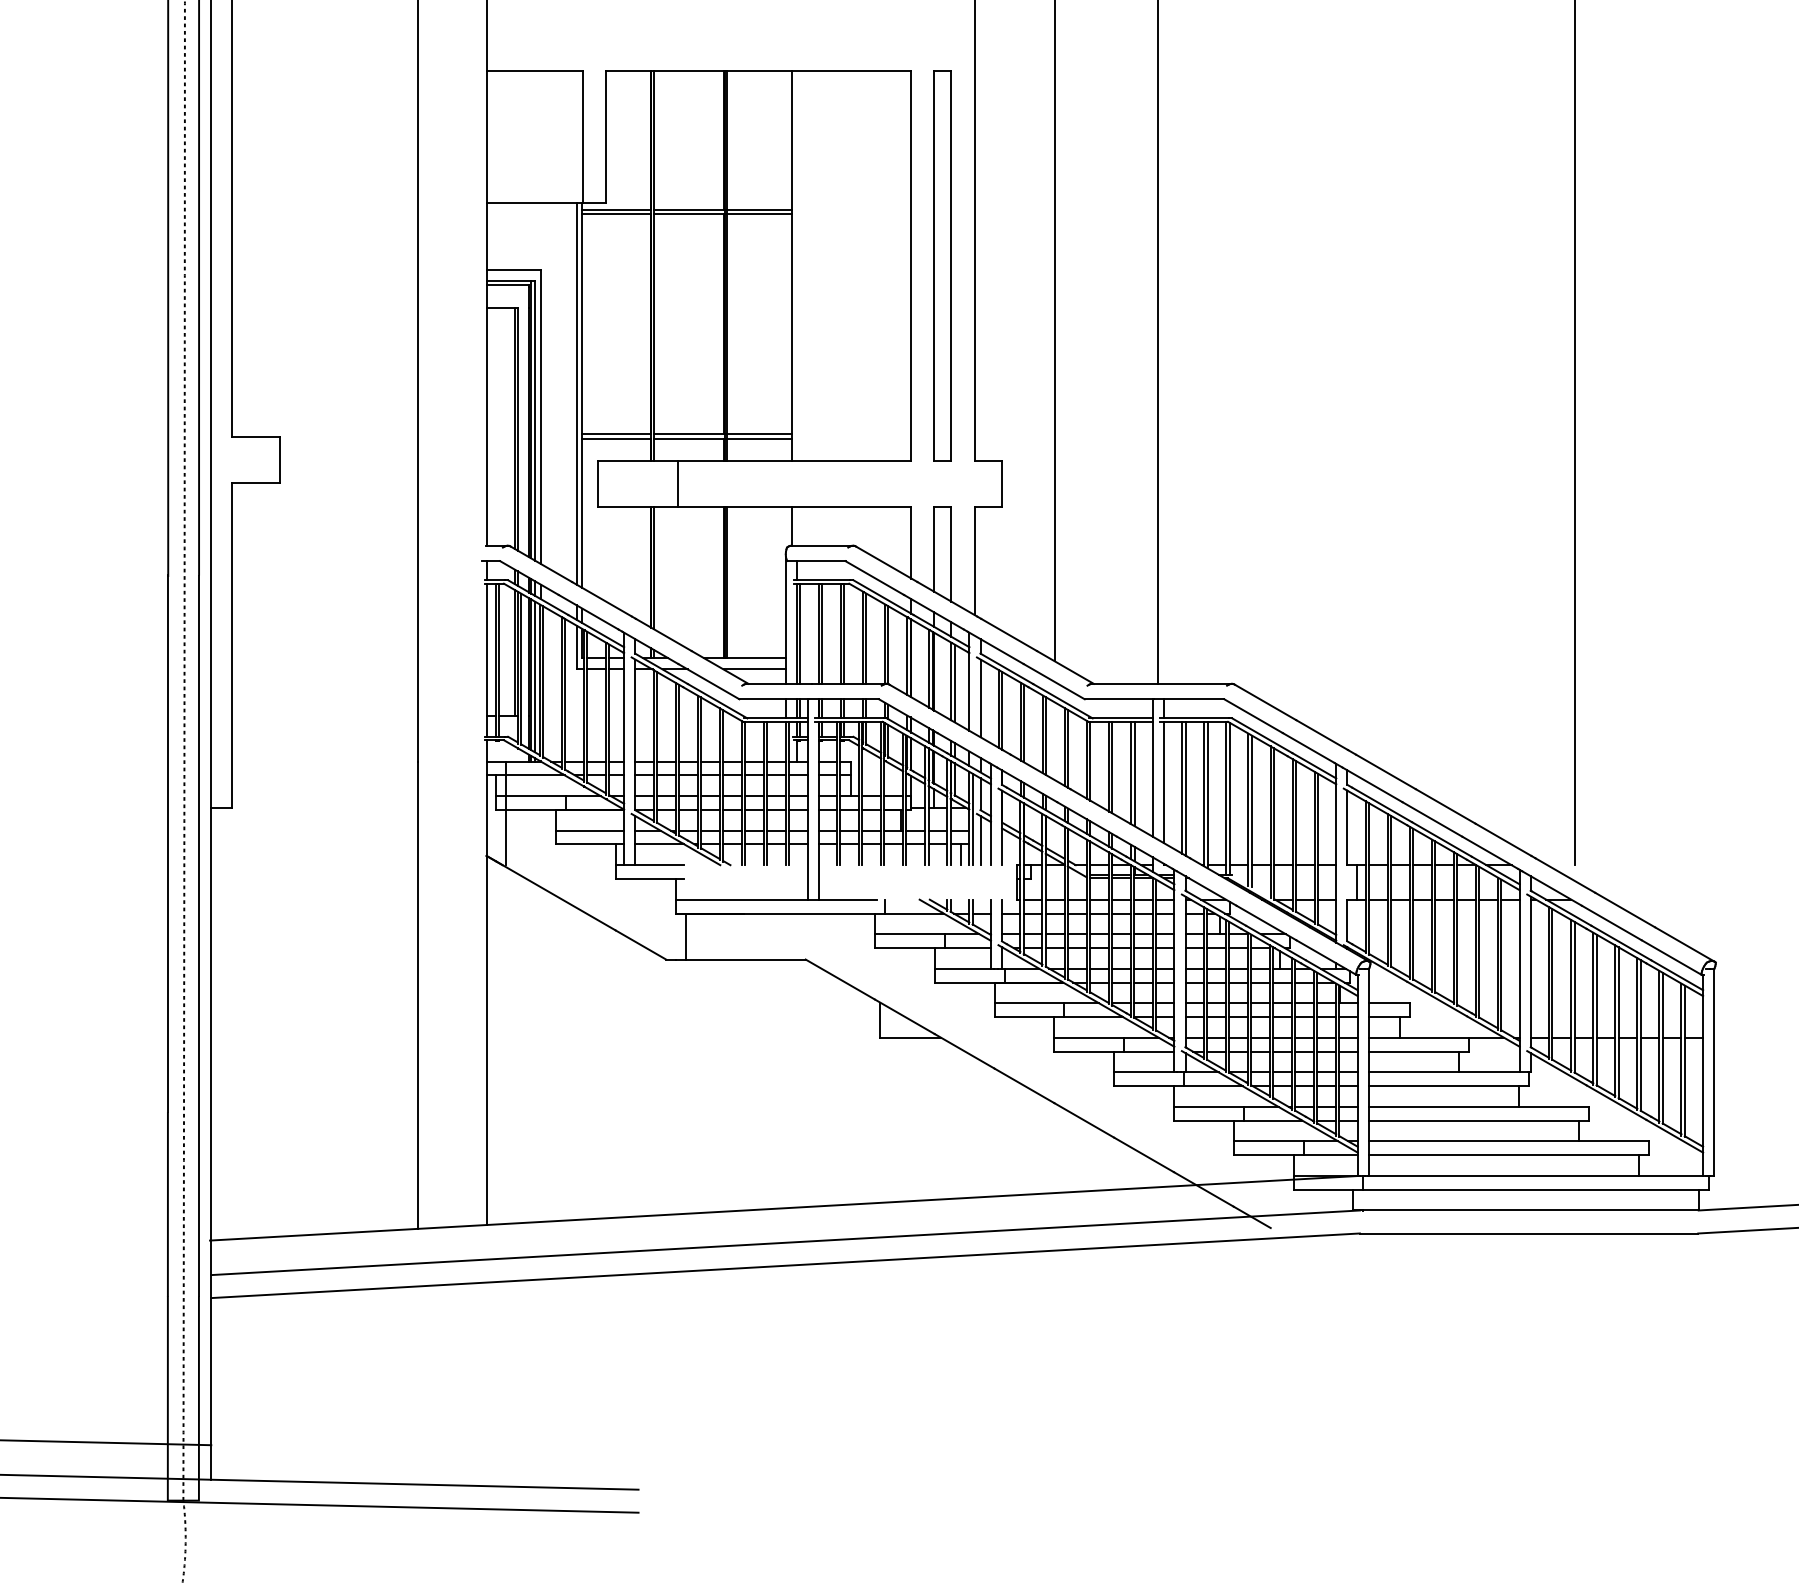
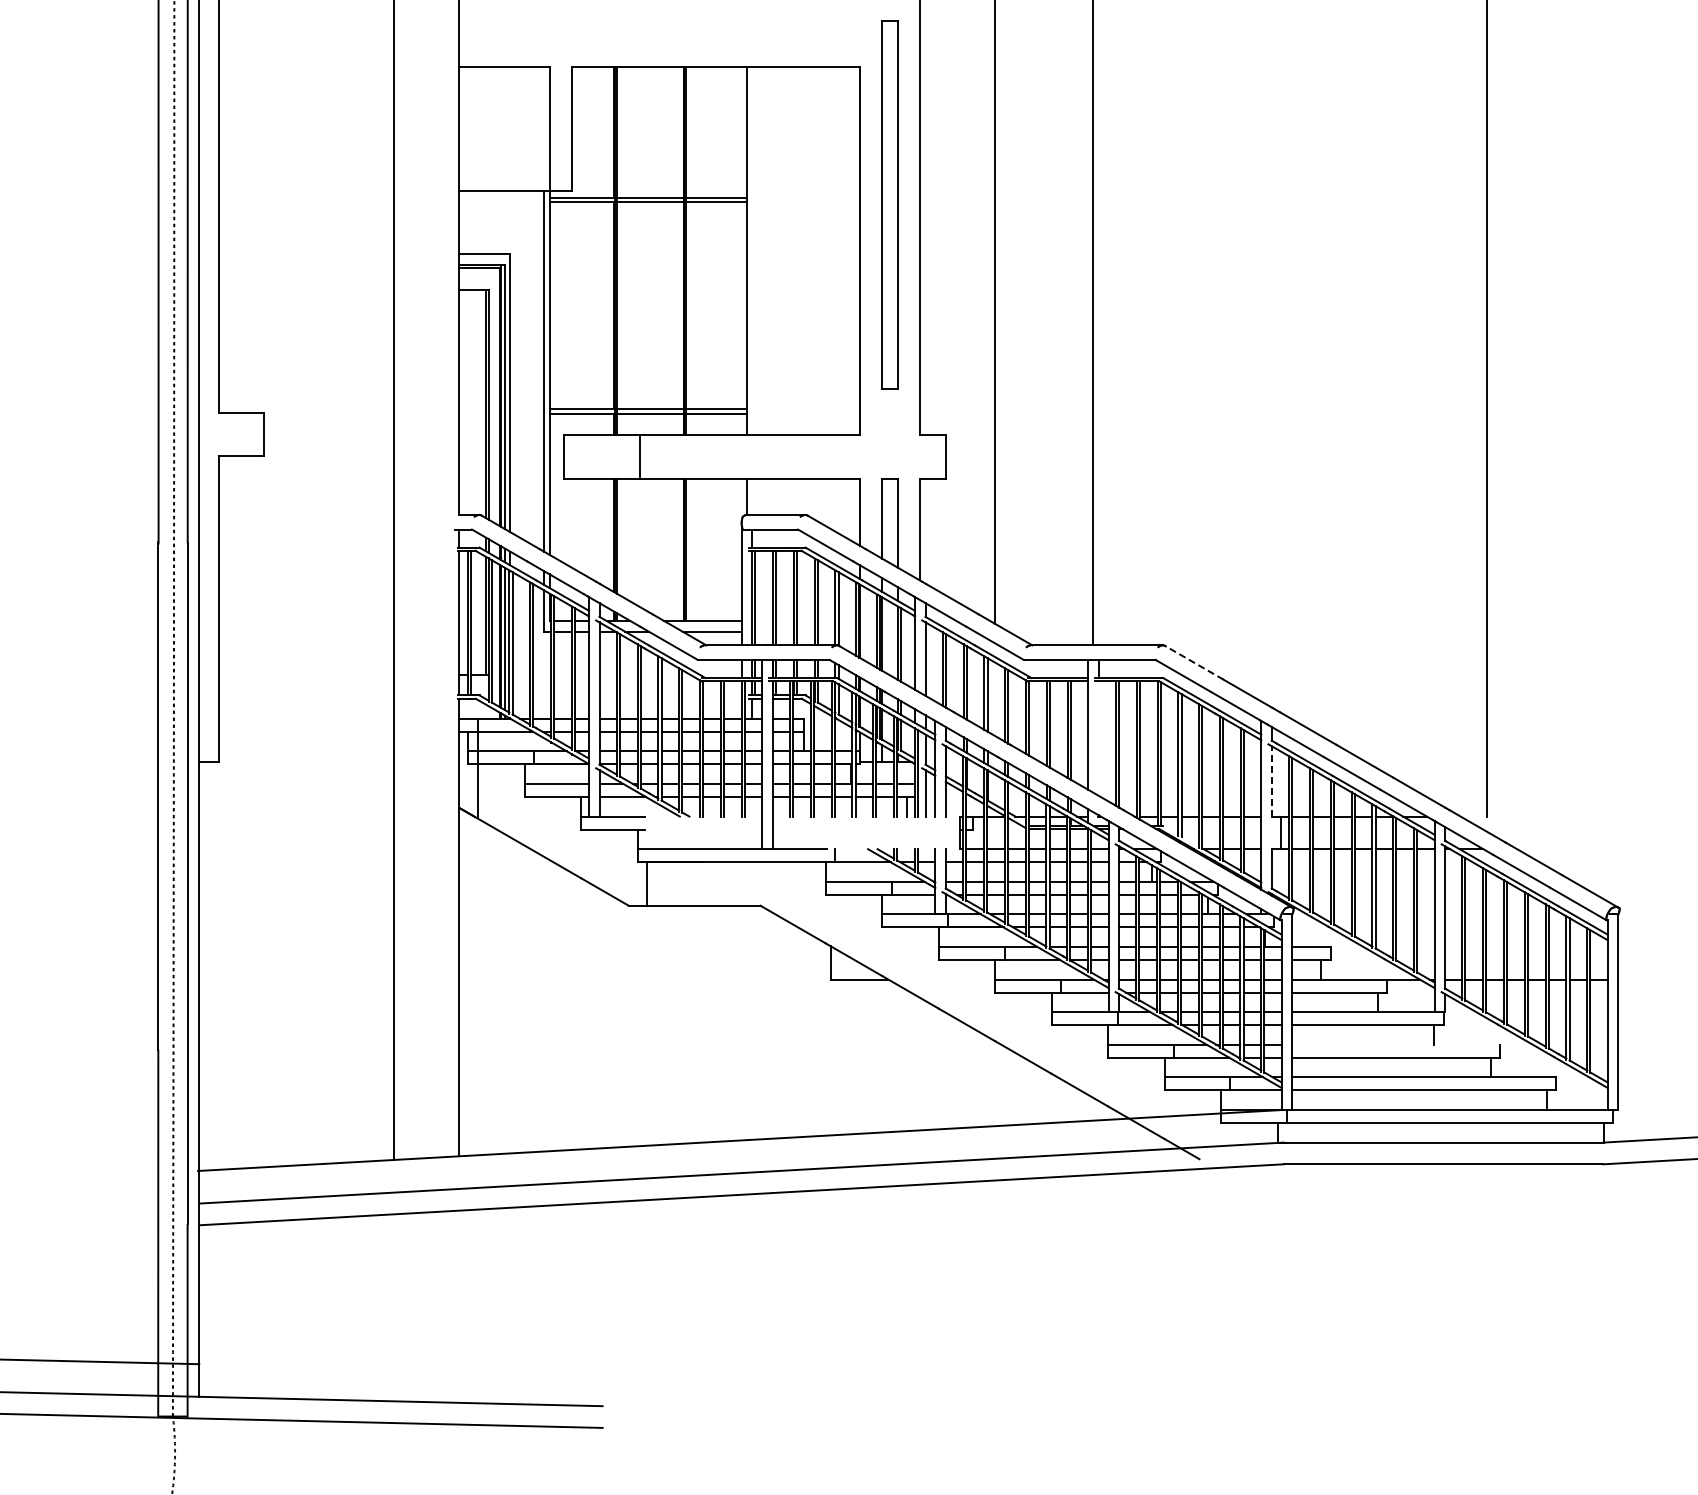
part: (942, 265) -> (889, 204), moved
line: (1265, 701) -> (1194, 662), solid -> dashed
line: (1163, 782) -> (1098, 738), removed
line: (1347, 826) -> (1271, 780), solid -> dashed
line: (1479, 1106) -> (1396, 1044), removed

